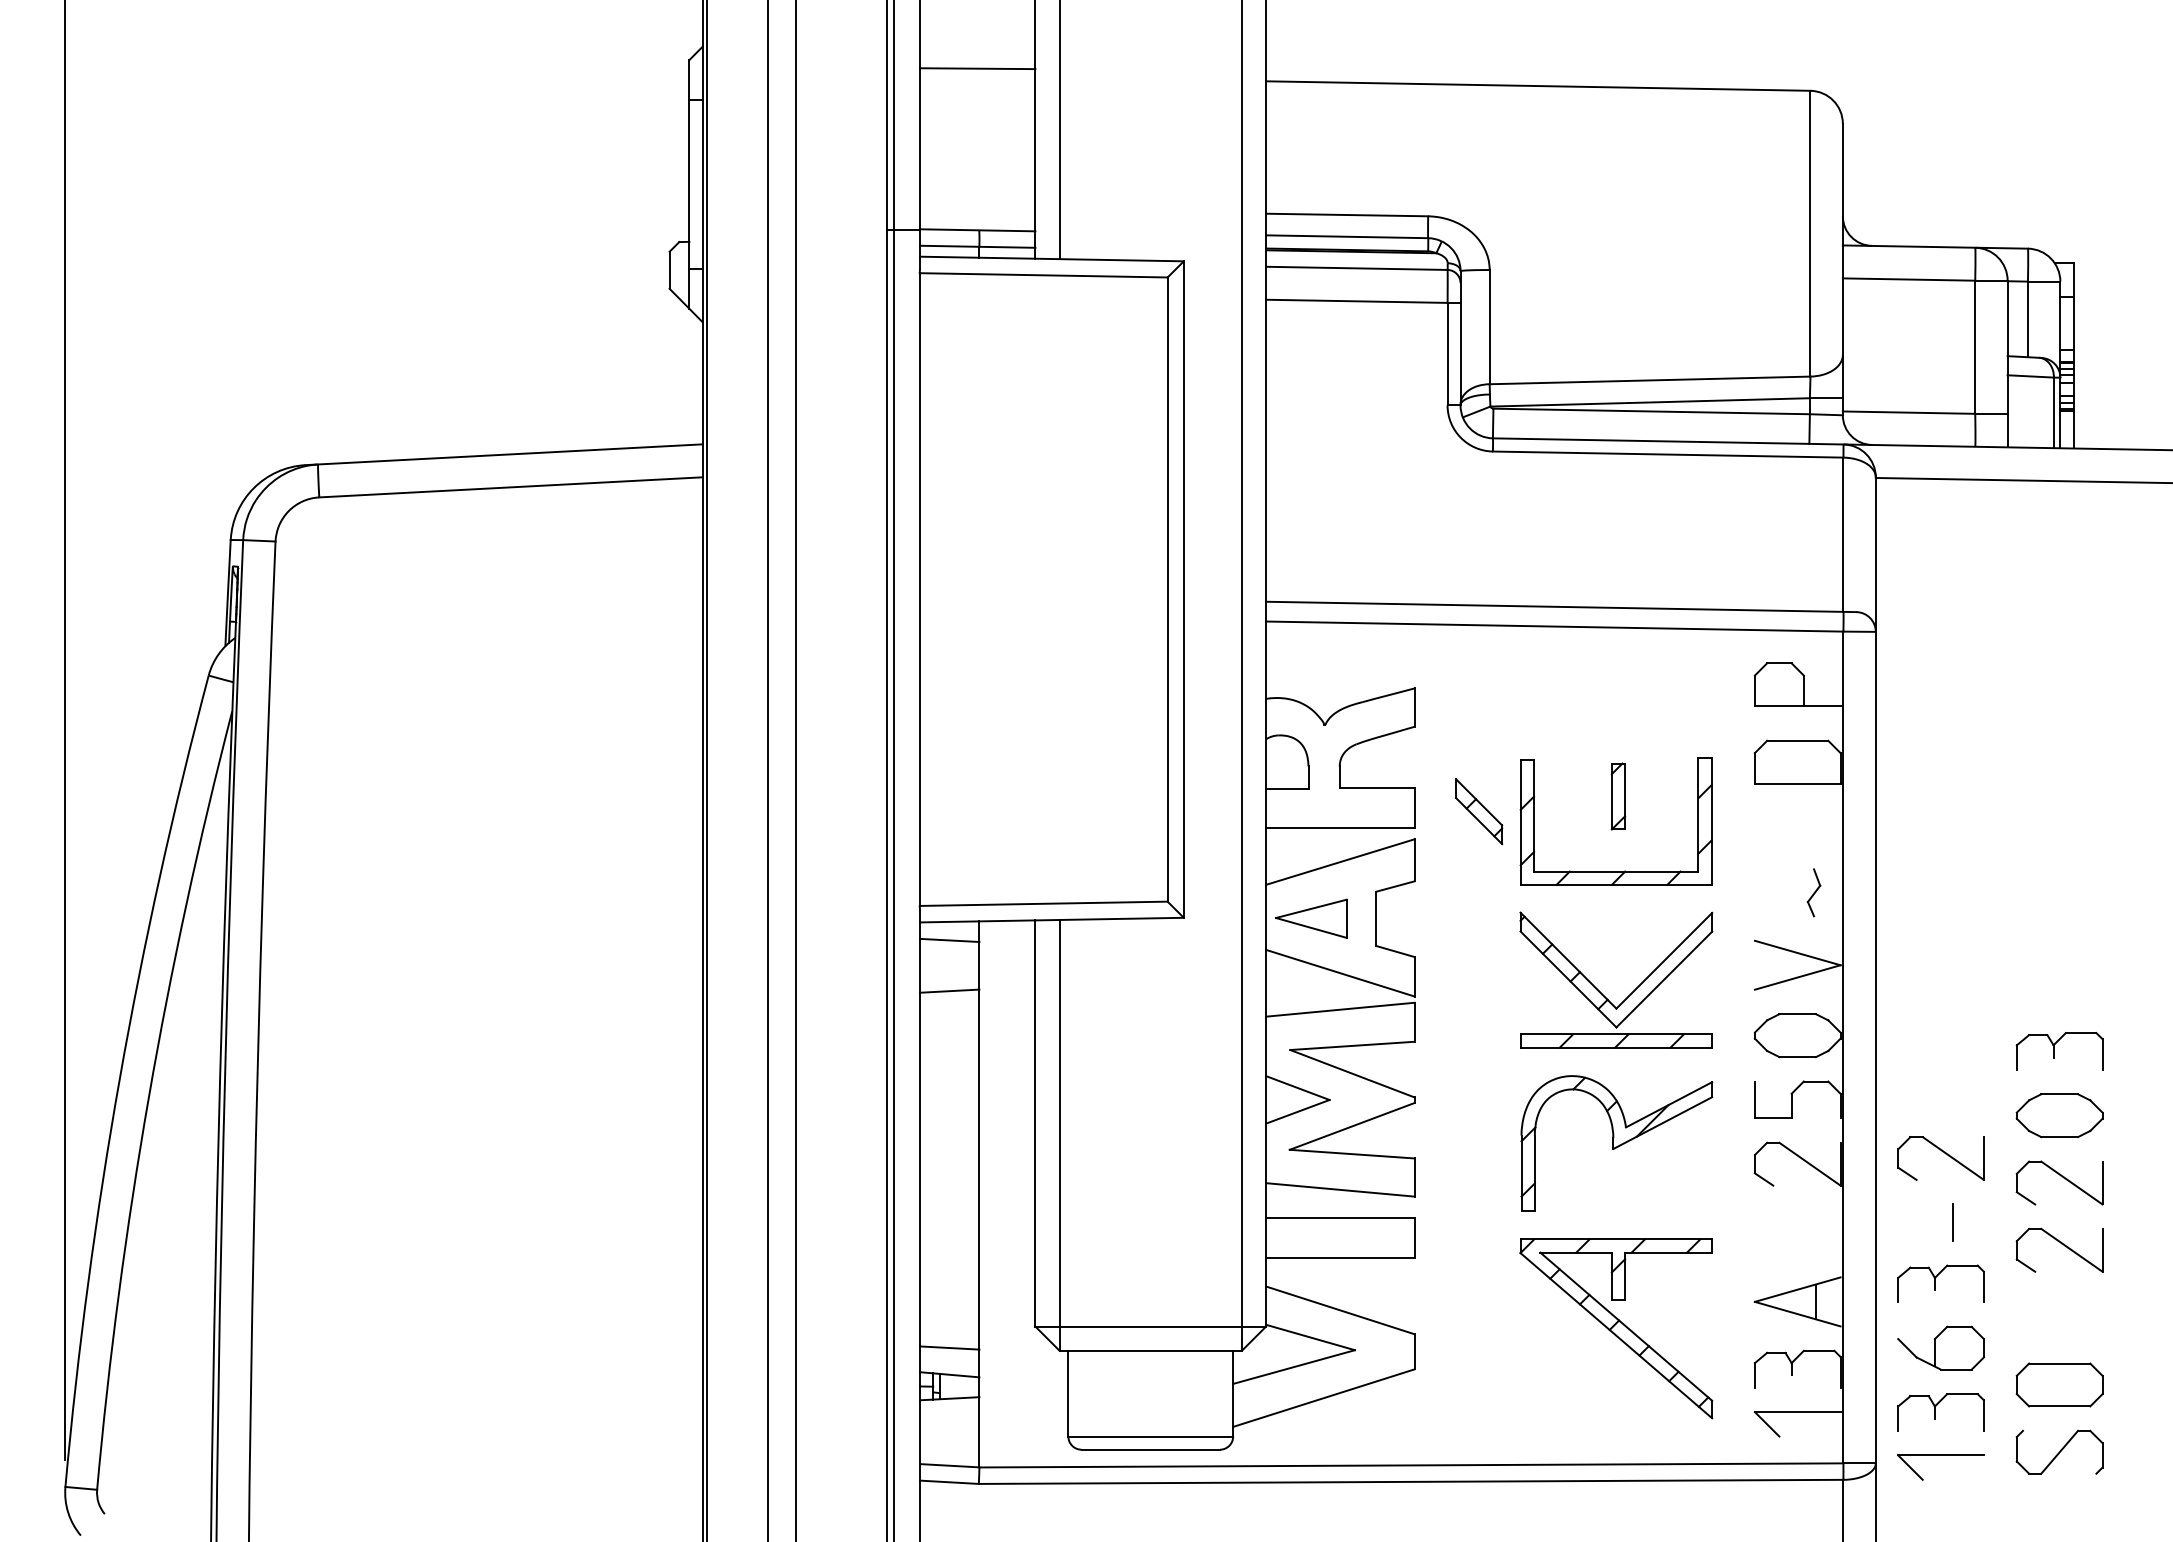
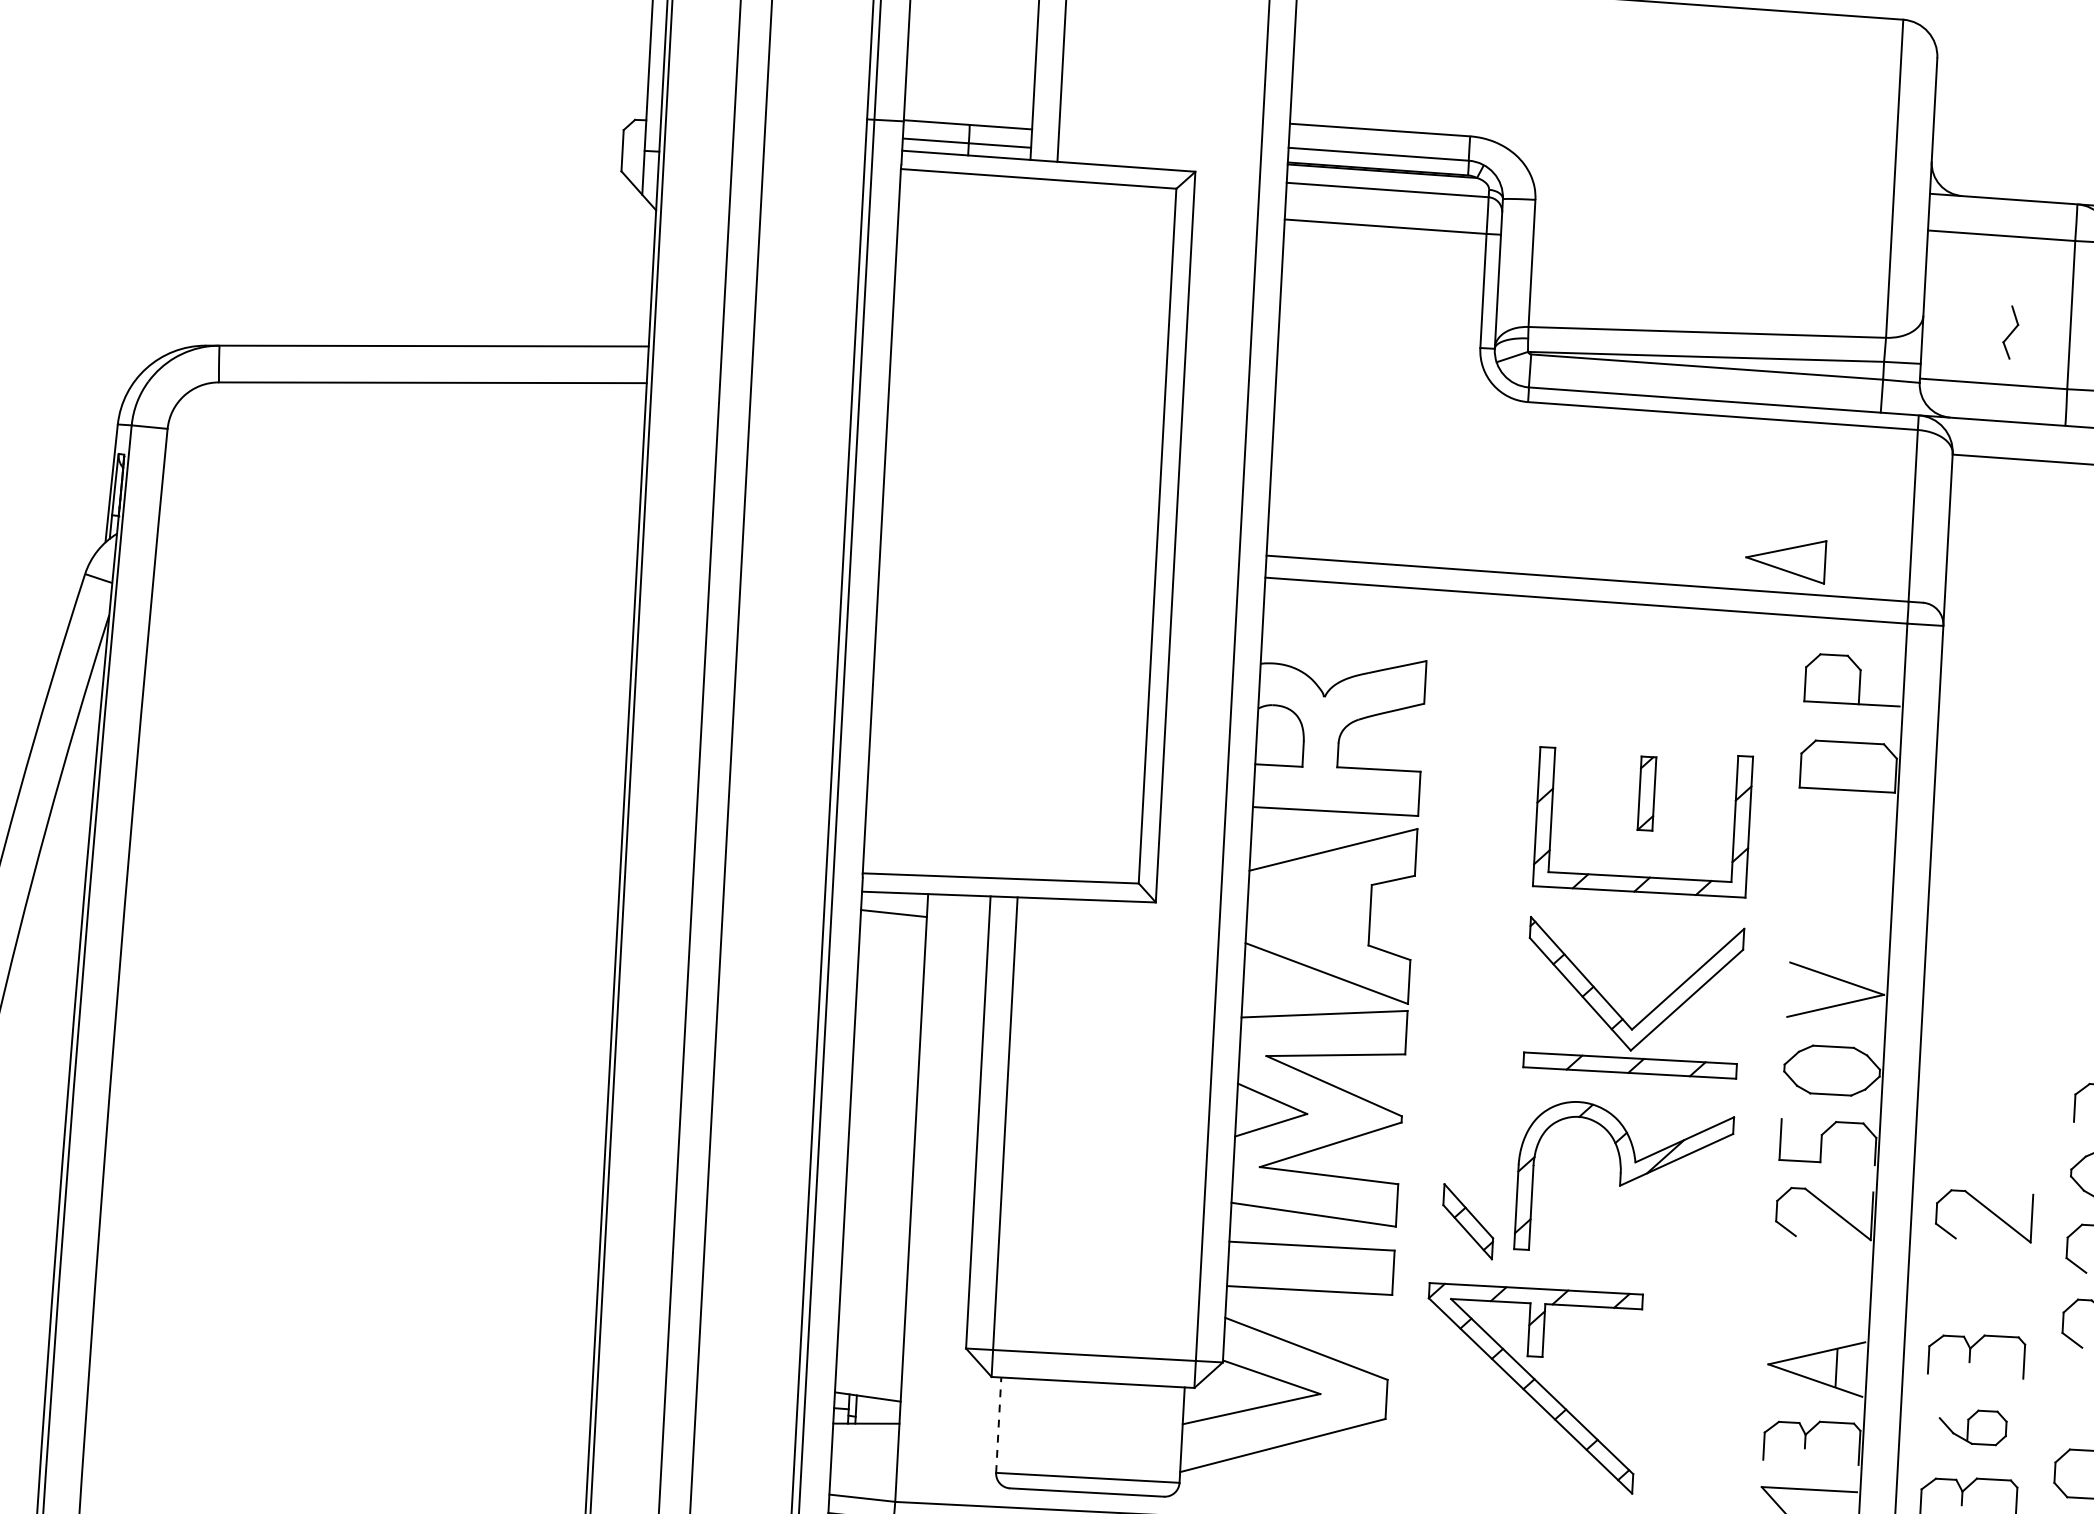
part: (1479, 811) -> (1468, 1221), moved
part: (1813, 892) -> (2010, 332), moved
part: (1311, 918) -> (1785, 560), moved
line: (949, 990) -> (890, 969), removed
line: (1953, 1222) -> (1994, 1288), removed
part: (1616, 1328) -> (1531, 1387), moved
line: (949, 1347) -> (869, 1366), removed
part: (1940, 1347) -> (1972, 1426), size x0.7
line: (1068, 1393) -> (998, 1424), solid -> dashed

